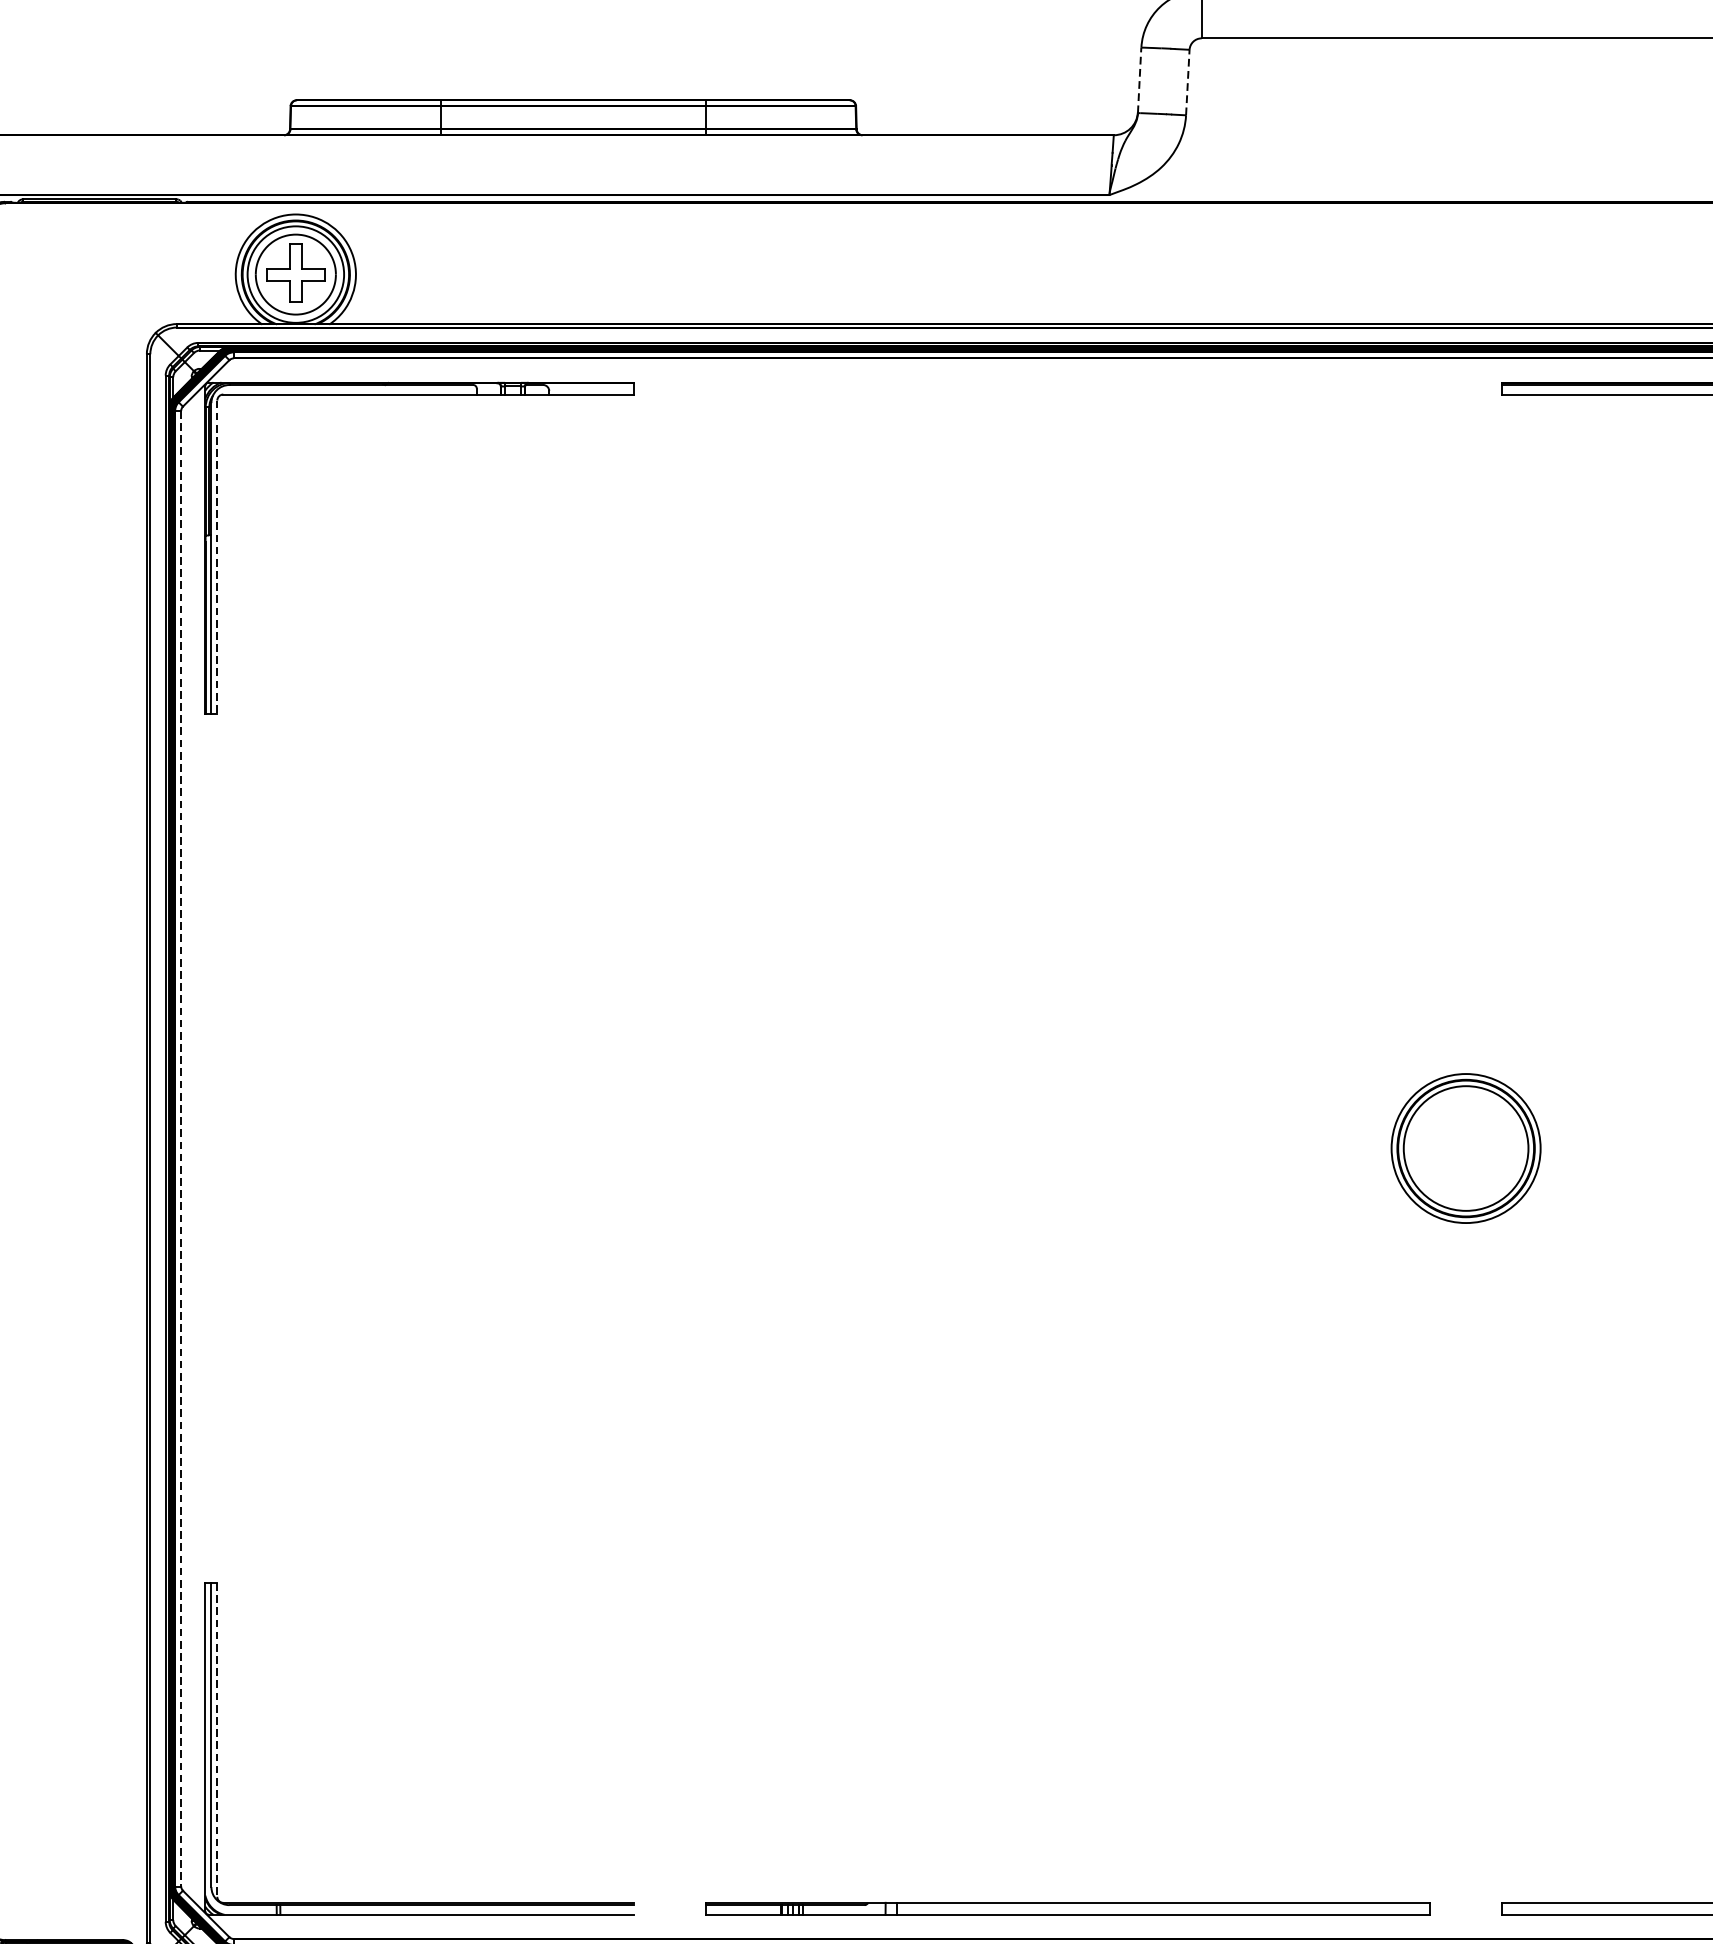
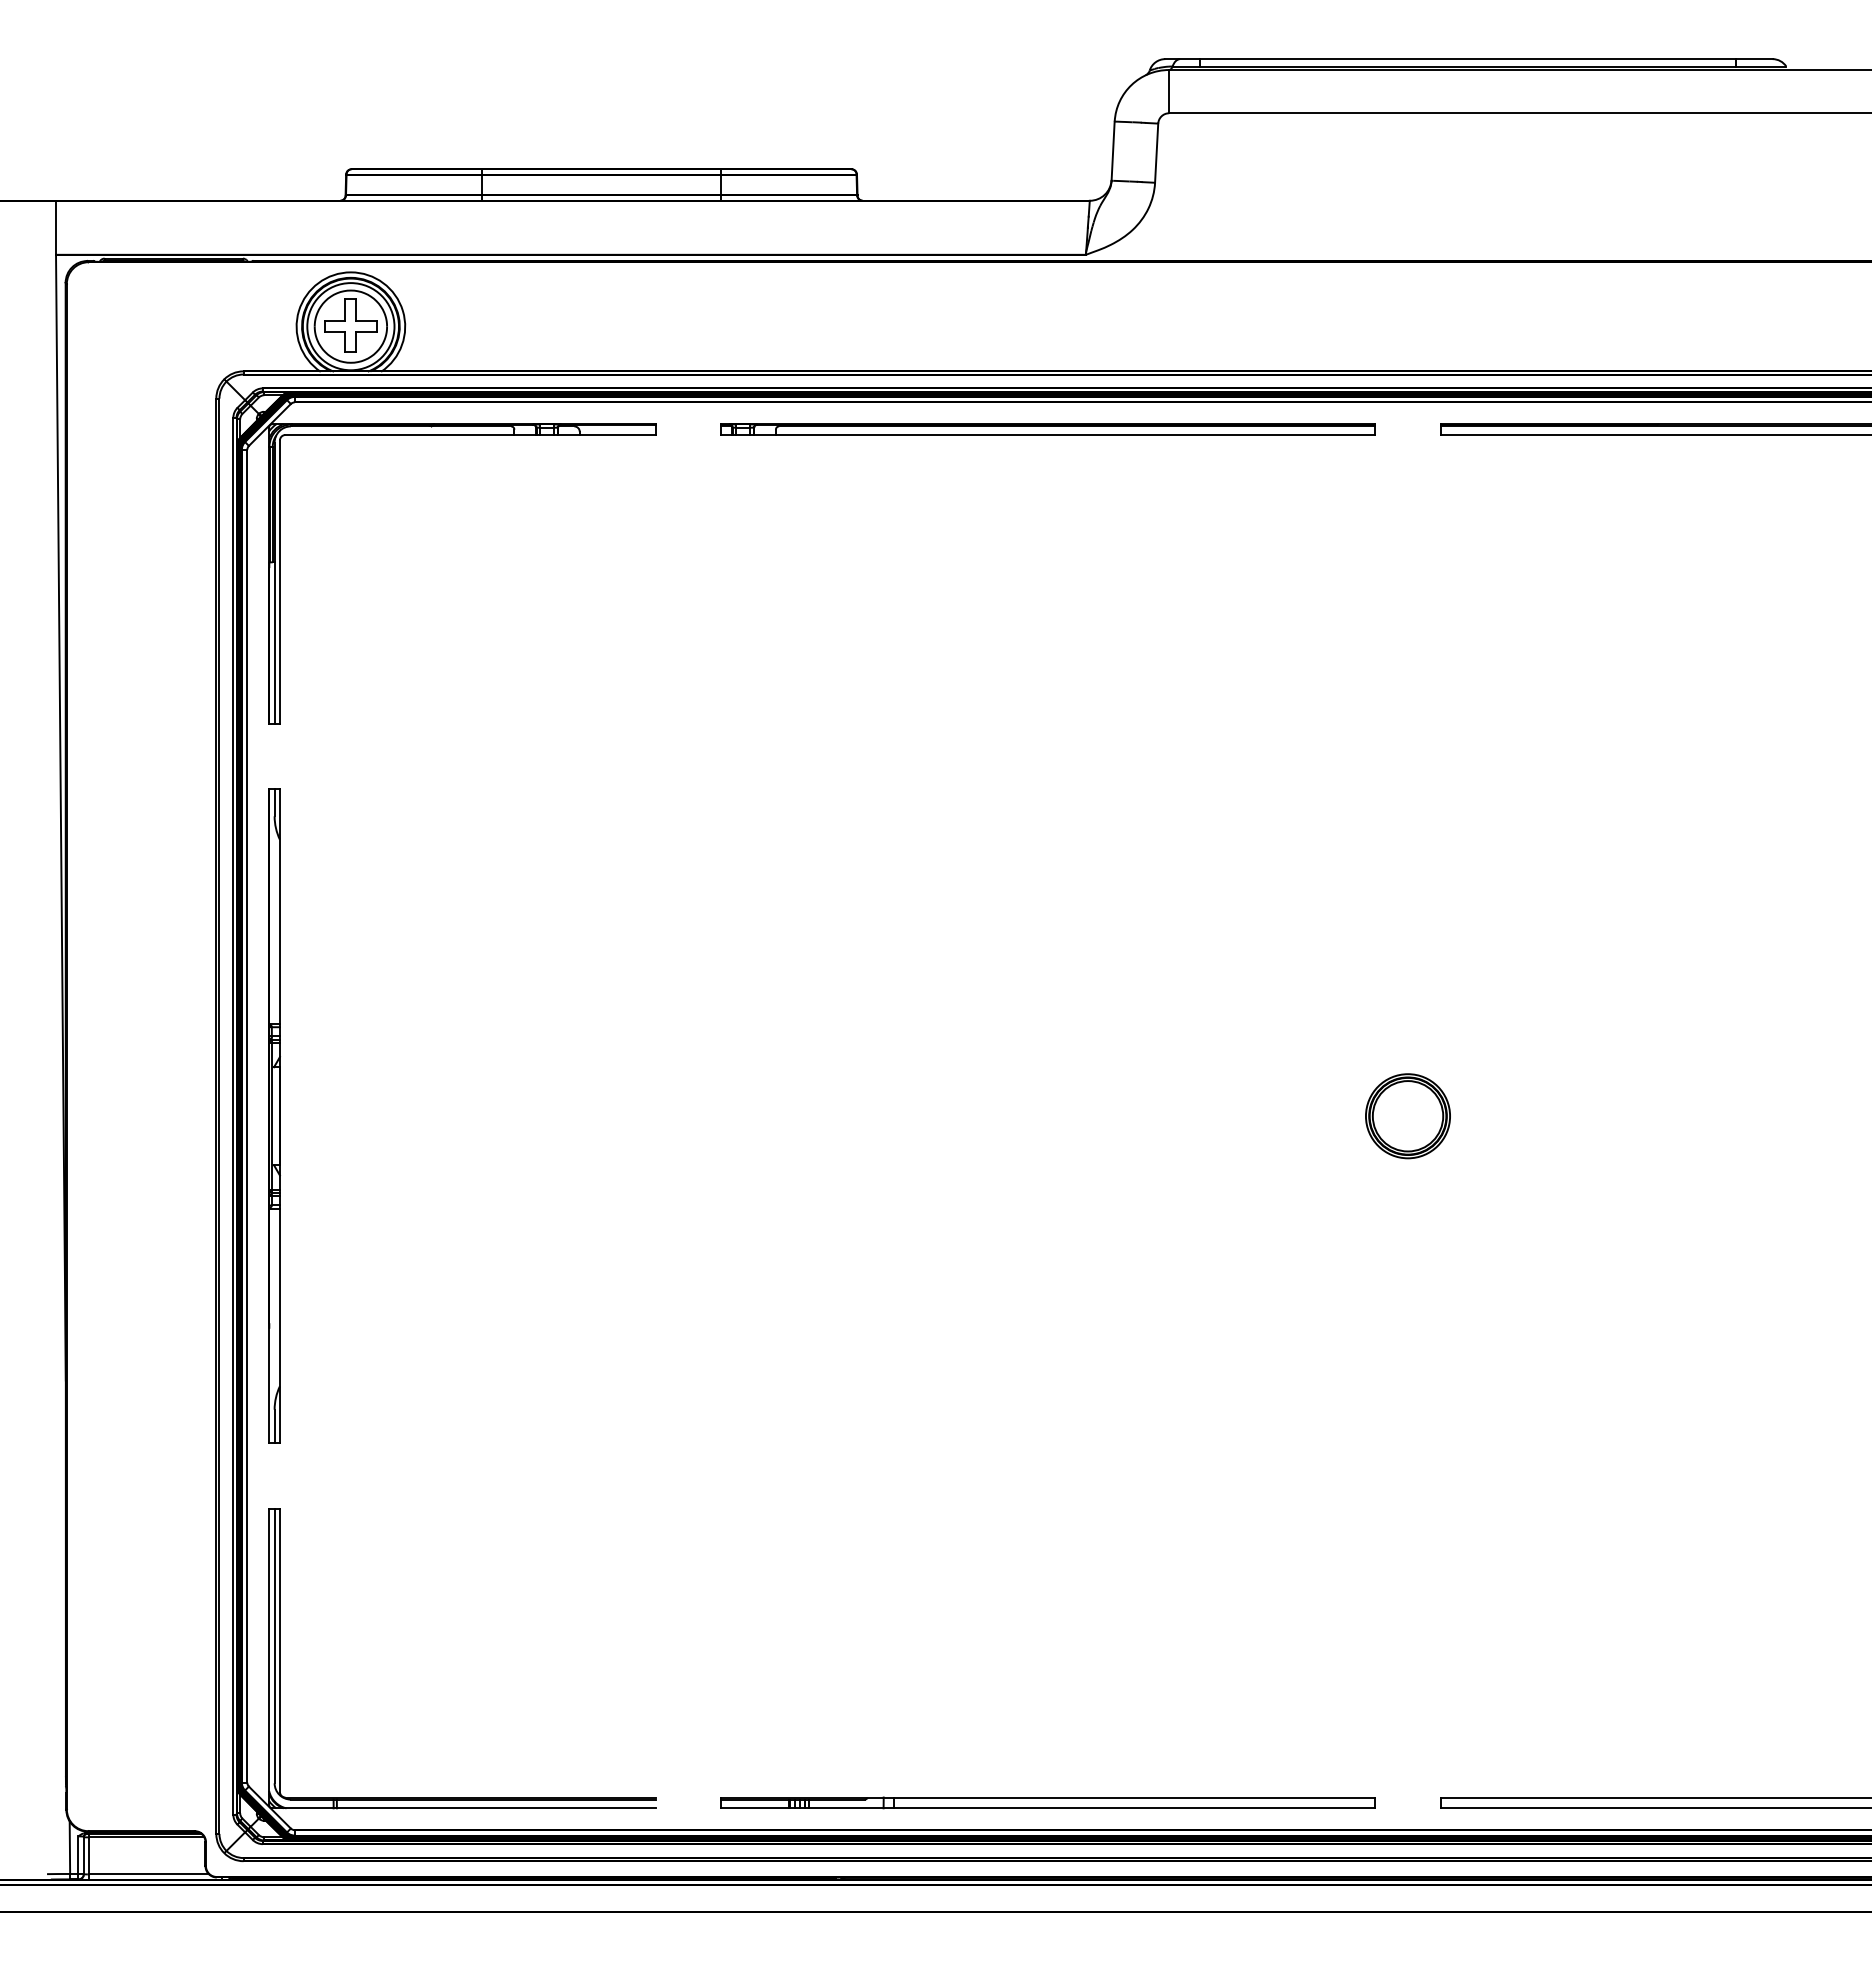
line: (1140, 80) -> (1113, 151), dashed -> solid
line: (1187, 82) -> (1156, 153), dashed -> solid
part: (1066, 388) -> (1047, 429), added
line: (216, 557) -> (279, 582), dashed -> solid
part: (211, 1147) -> (274, 1115), added
line: (181, 1148) -> (247, 1116), dashed -> solid
part: (1465, 1148) -> (1407, 1116), size x0.62
line: (216, 1740) -> (279, 1650), dashed -> solid

